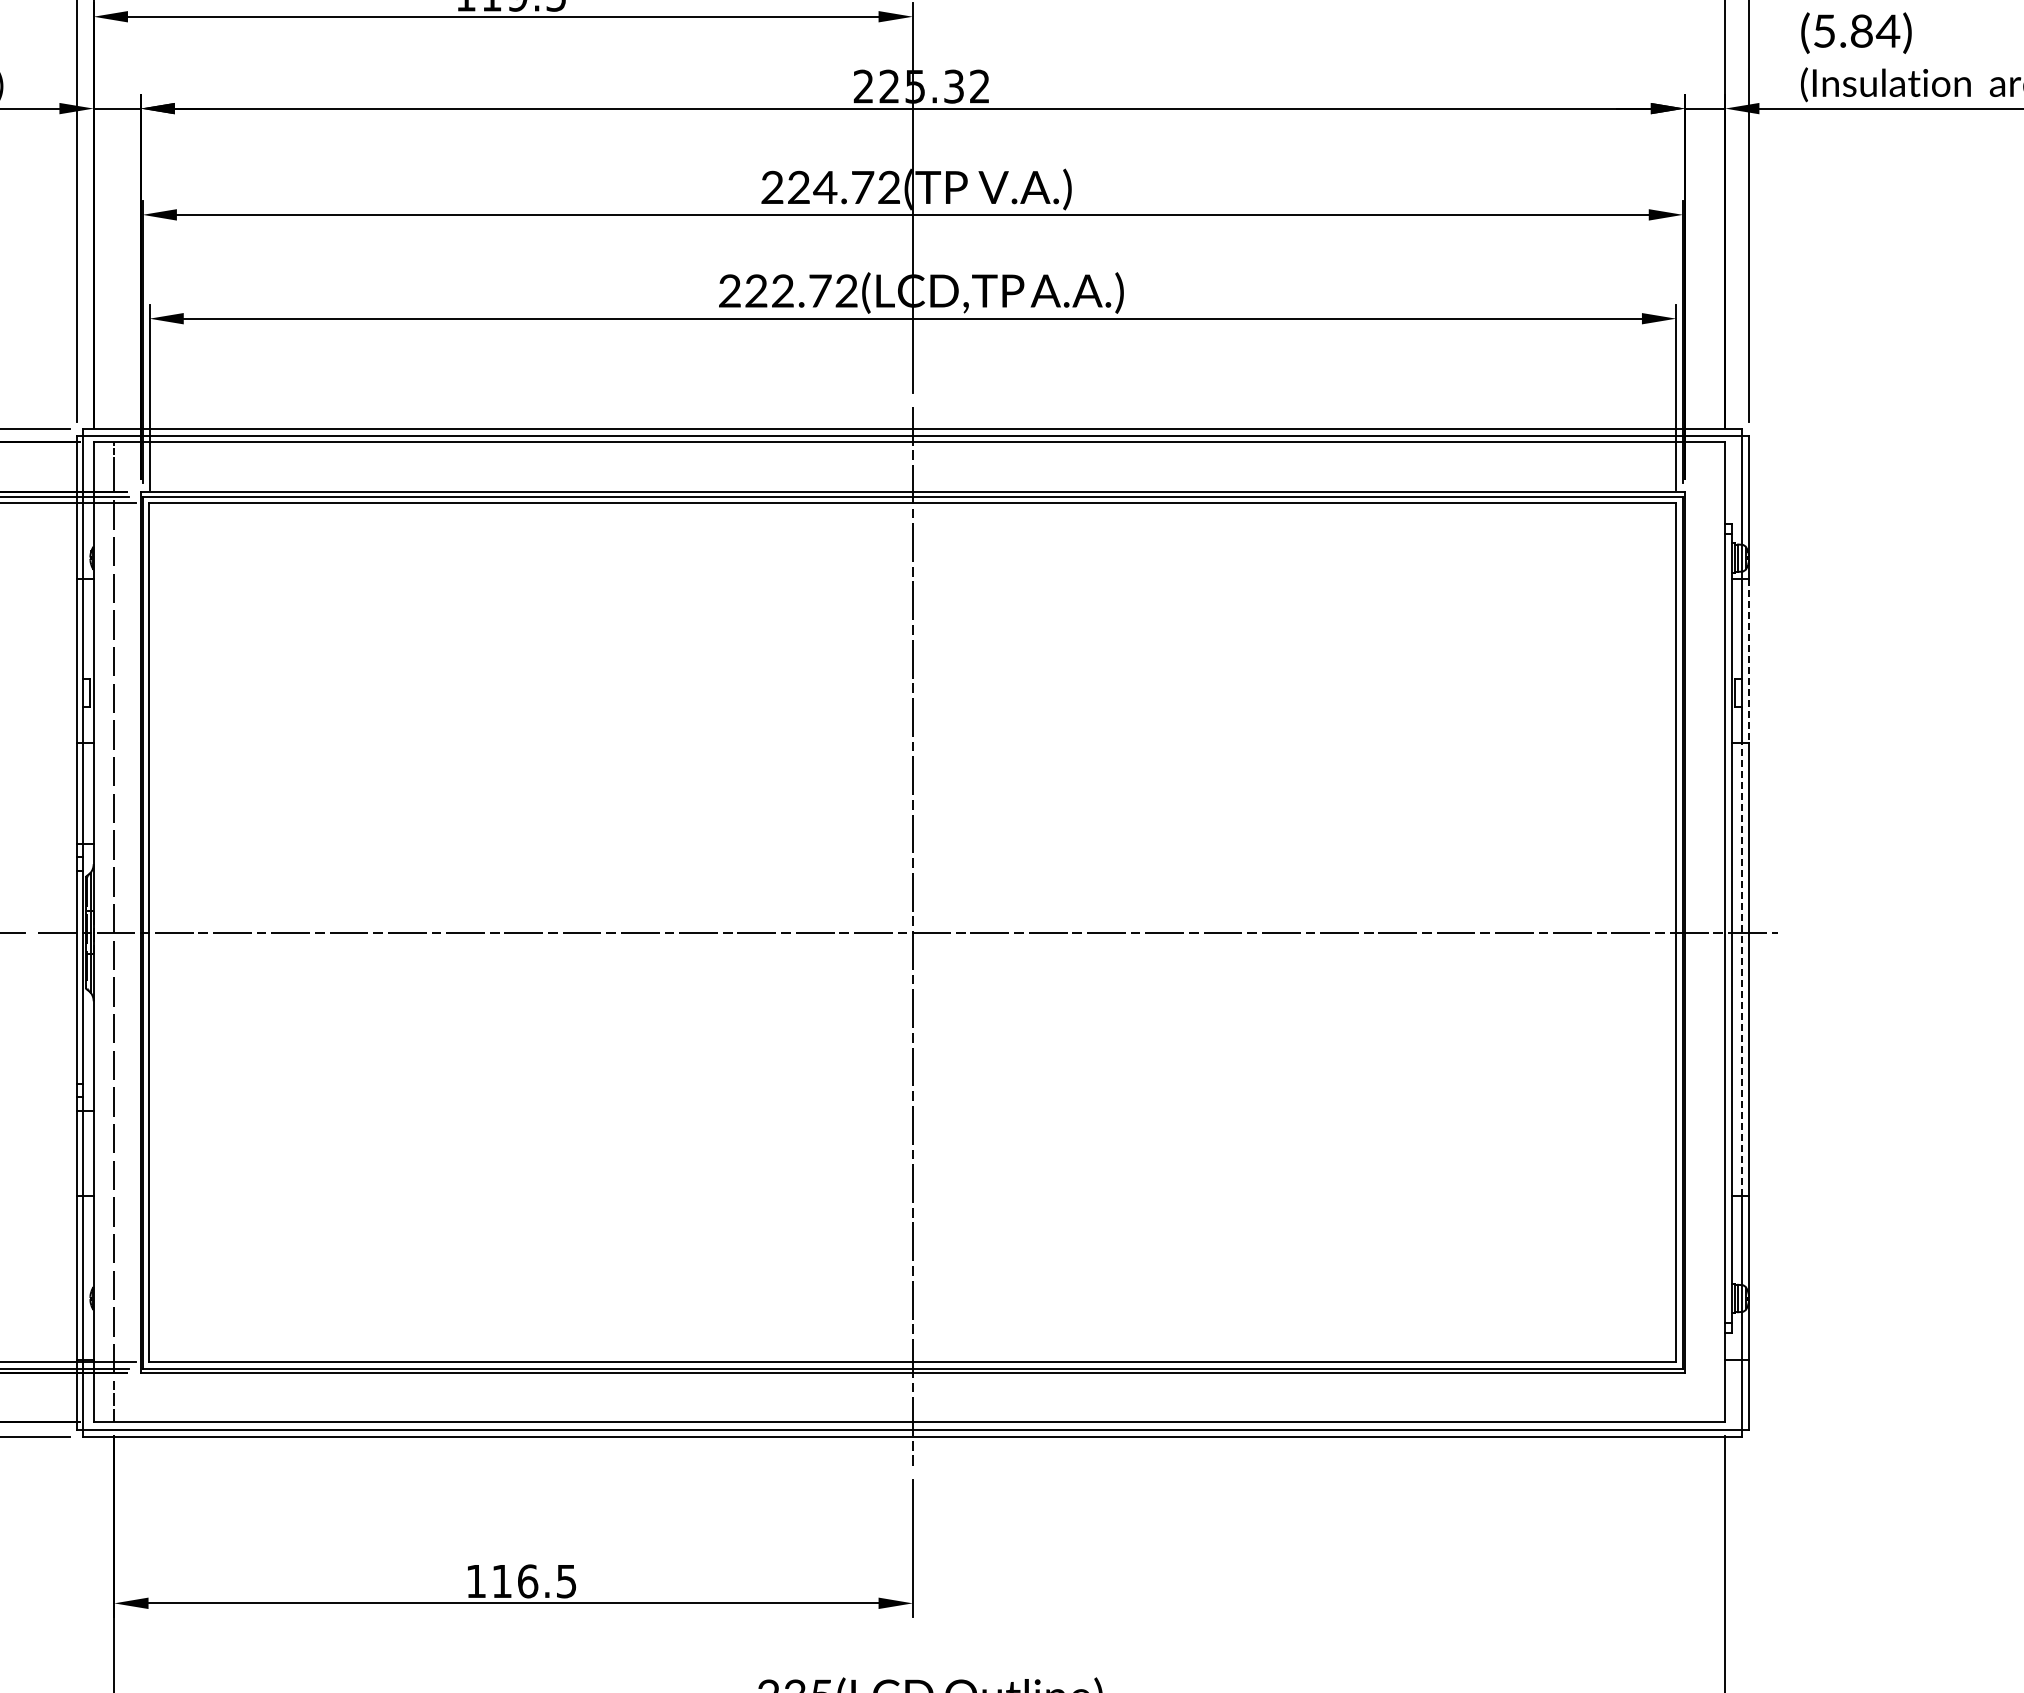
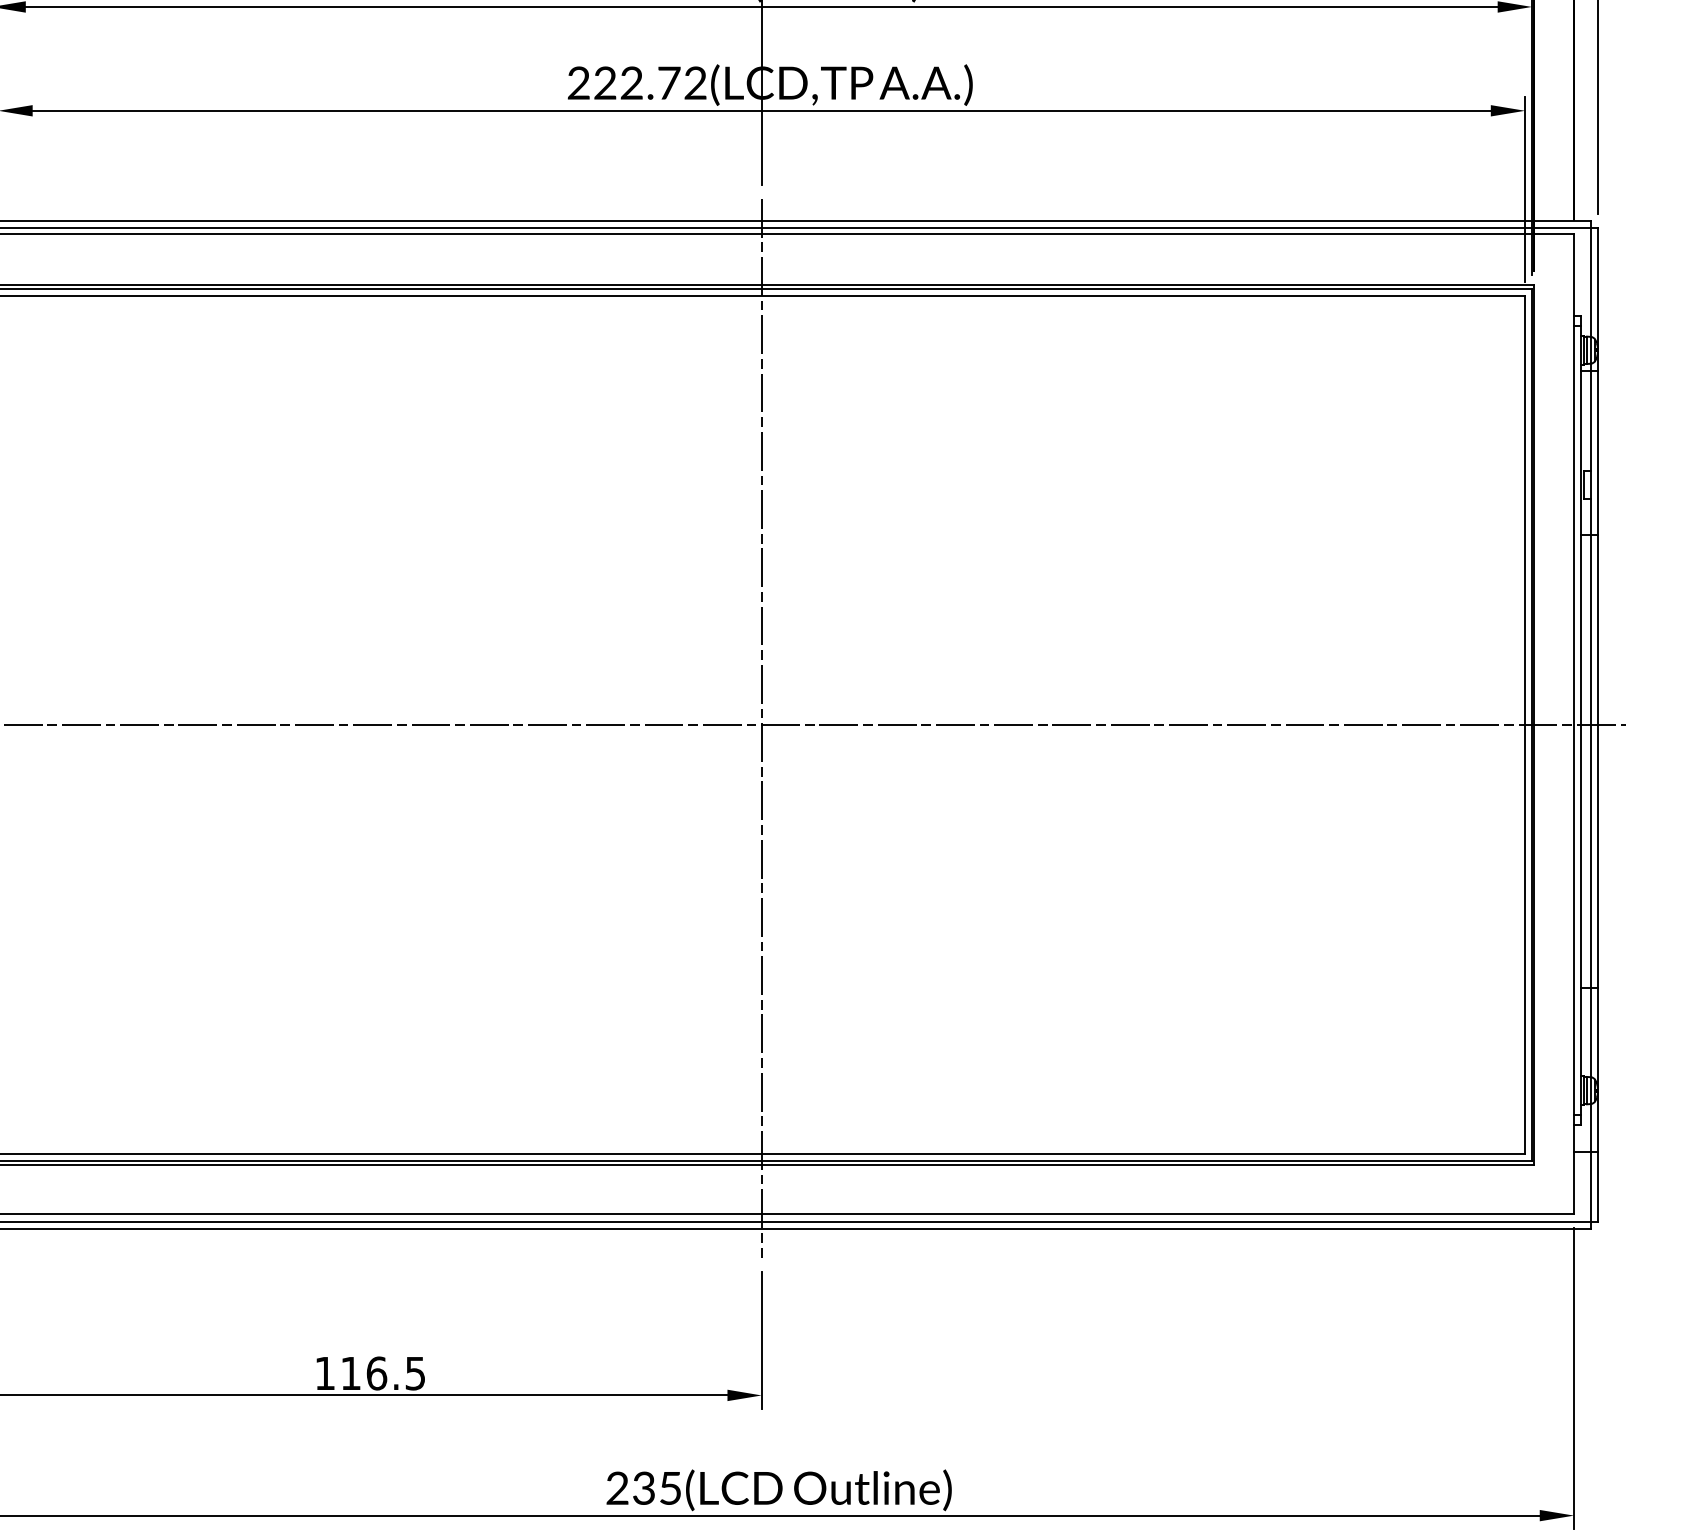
line: (1749, 661) -> (1598, 453), dashed -> solid
line: (1742, 969) -> (1591, 761), dashed -> solid

